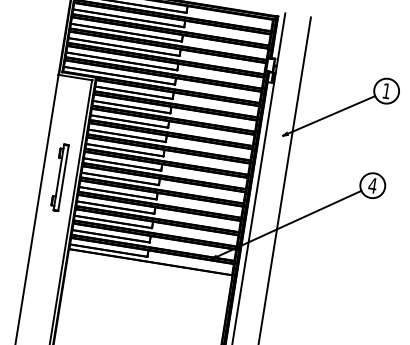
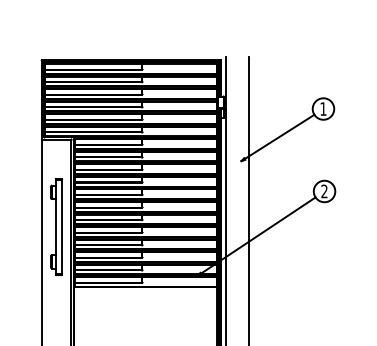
part: (59, 177) -> (56, 227), size x1.67
text: (372, 185) -> (324, 191), 4 -> 2

